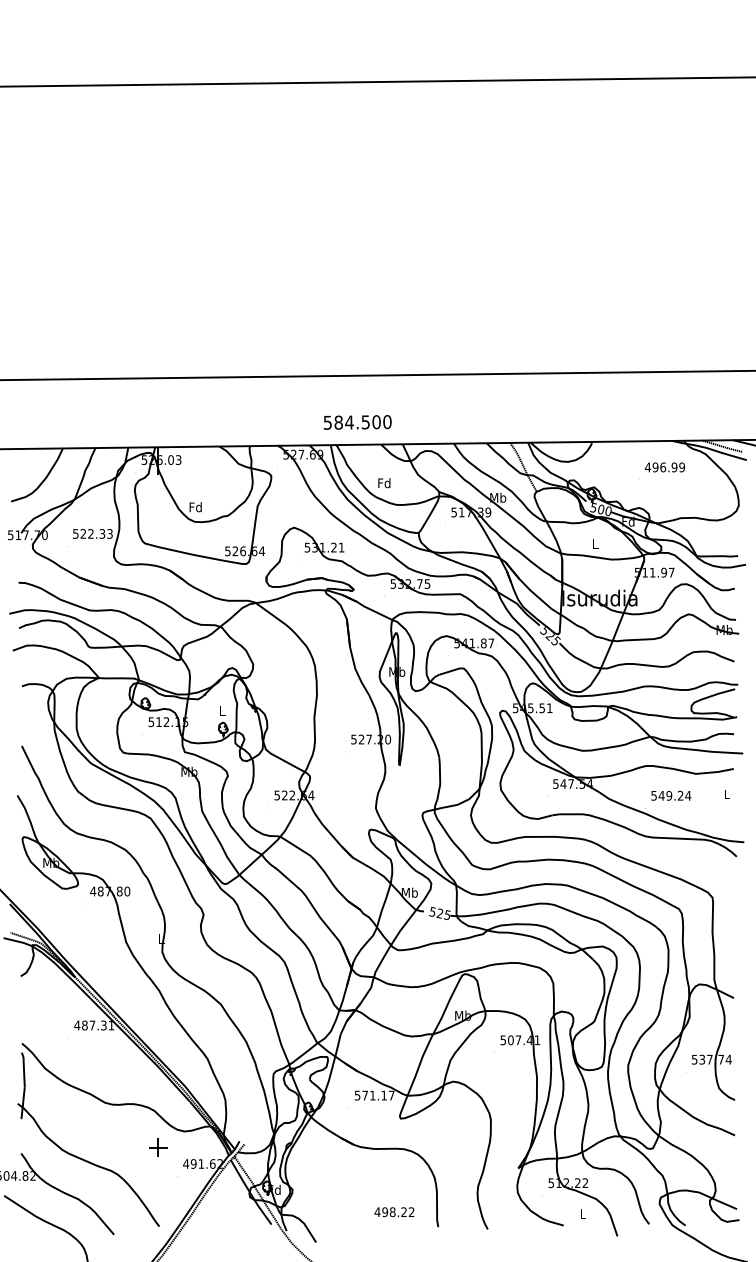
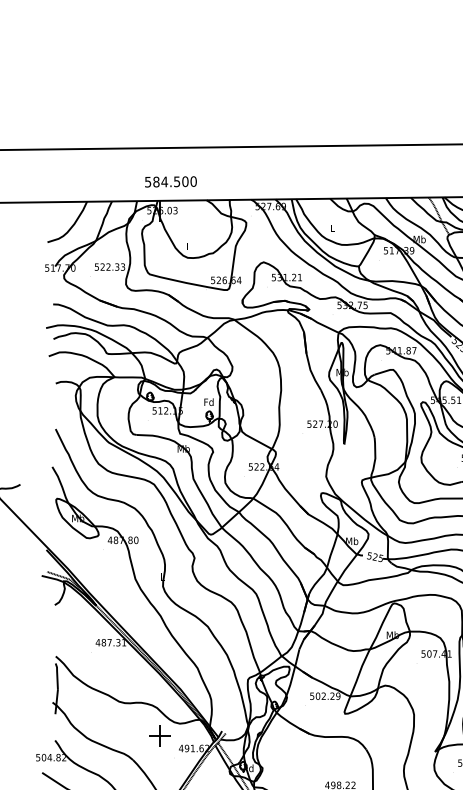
text: (357, 422) -> (170, 181), moved
text: (384, 483) -> (332, 228), Fd -> L
text: (195, 507) -> (188, 246), Fd -> L
text: (222, 710) -> (209, 401), L -> Fd
text: (378, 1095) -> (328, 696), 571.17 -> 502.29
part: (158, 1147) -> (160, 735), size x1.43

